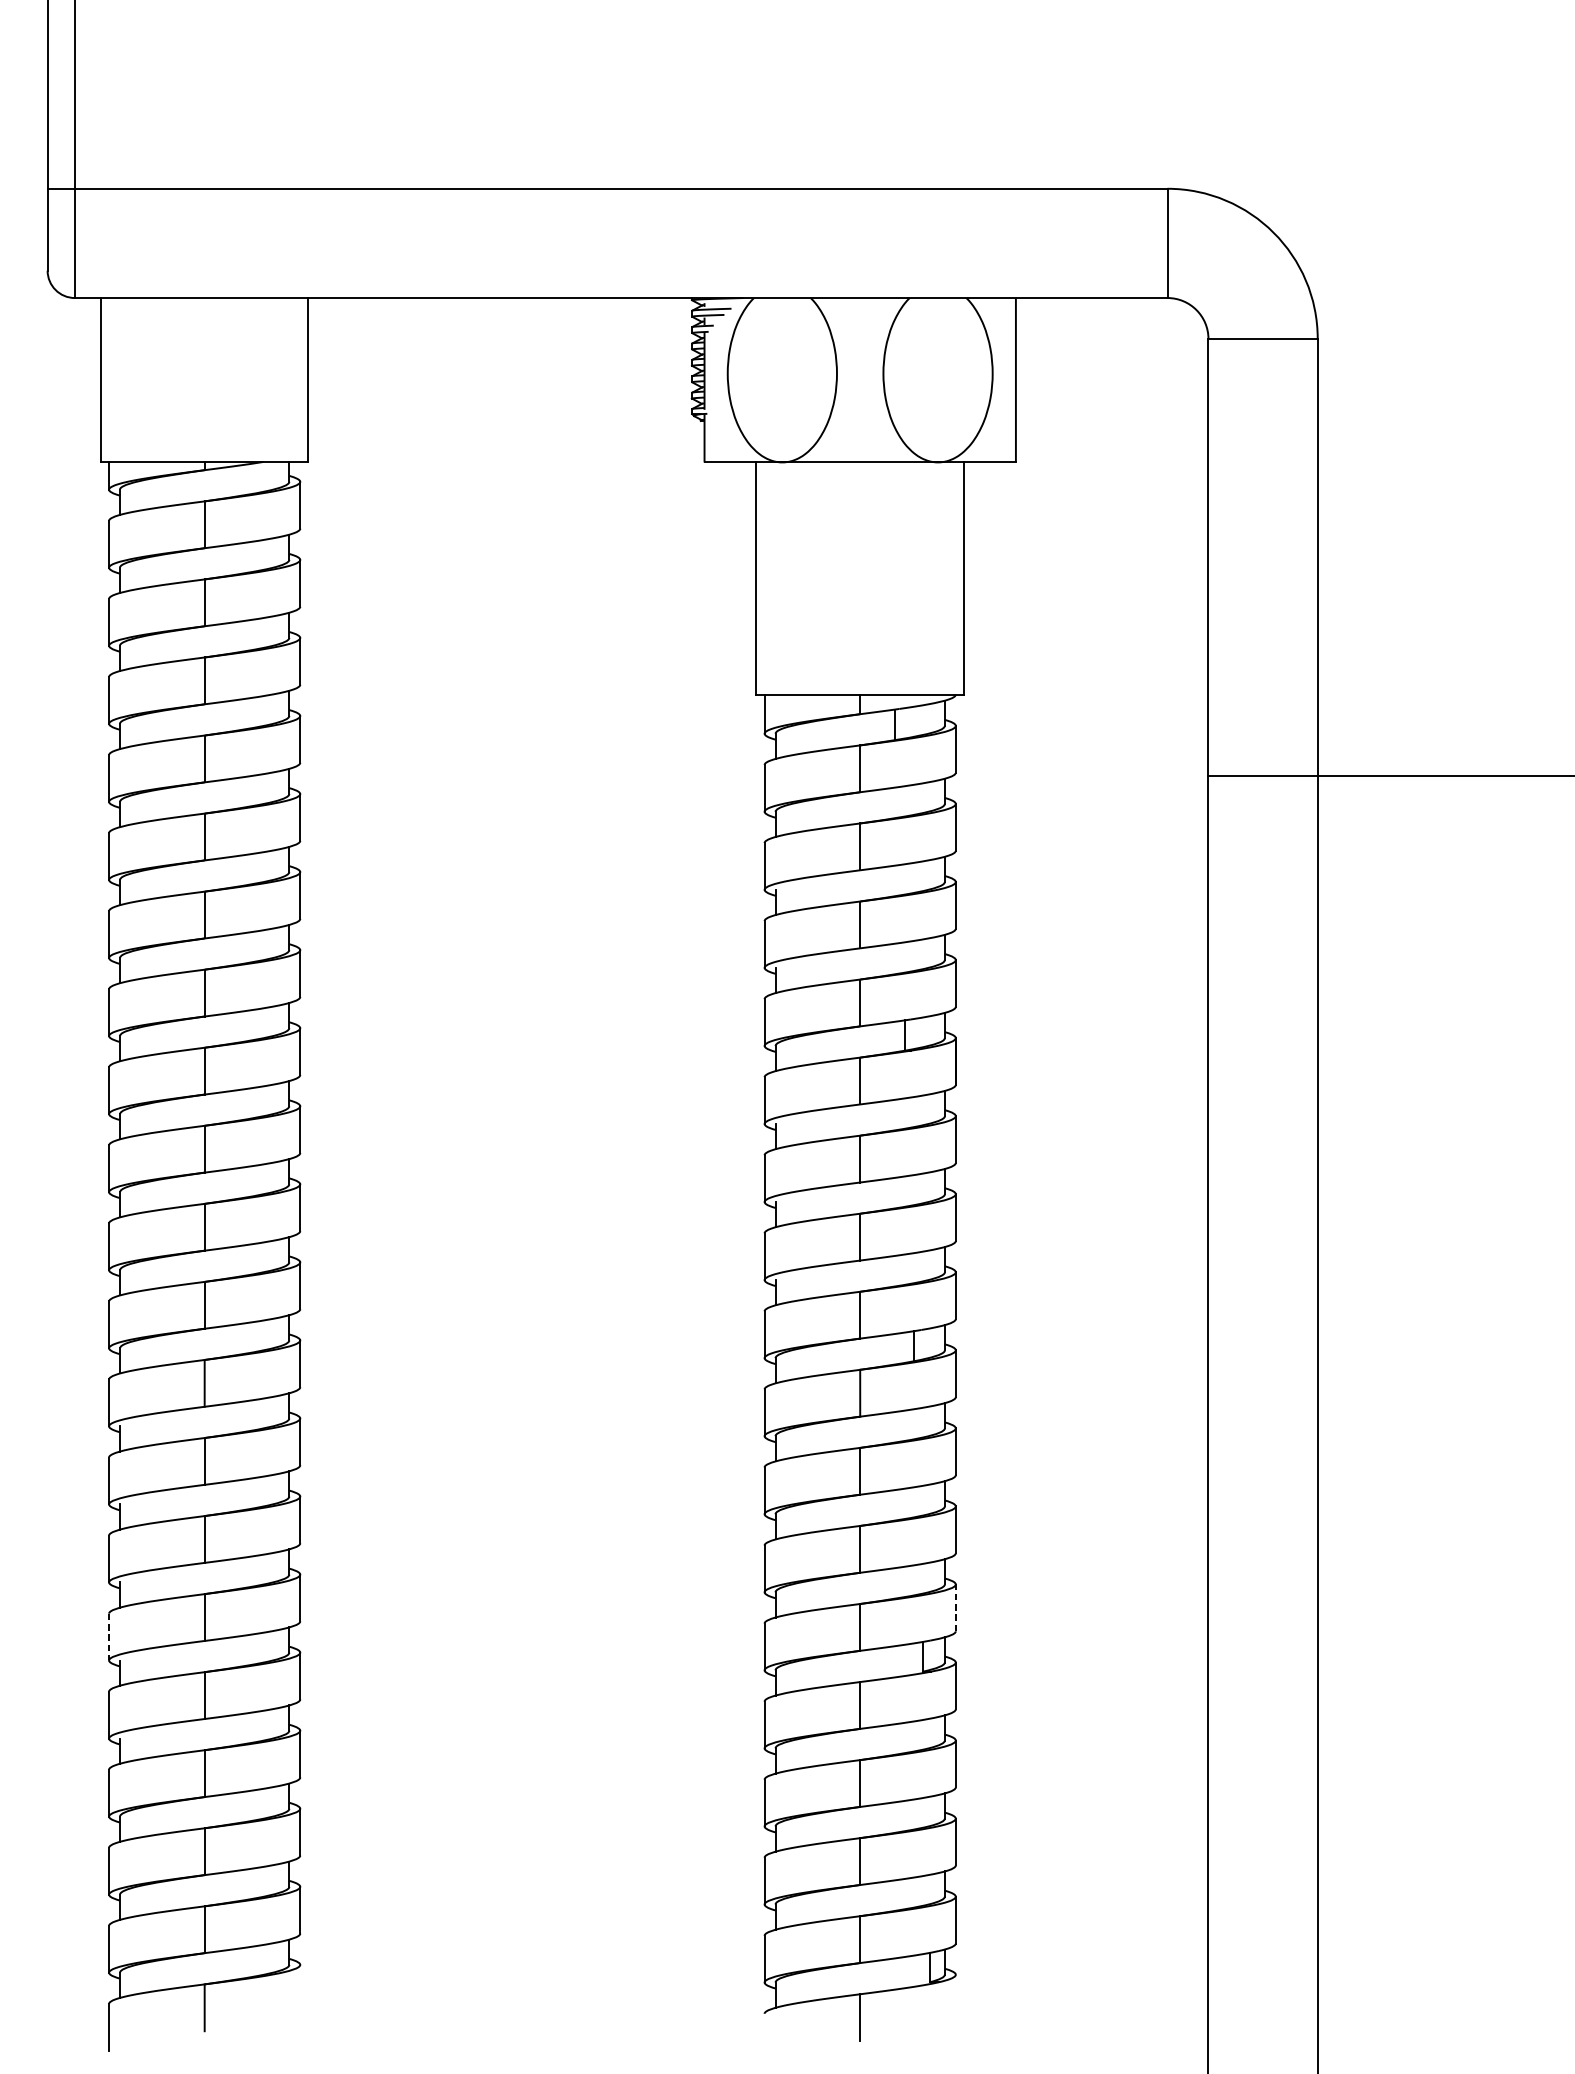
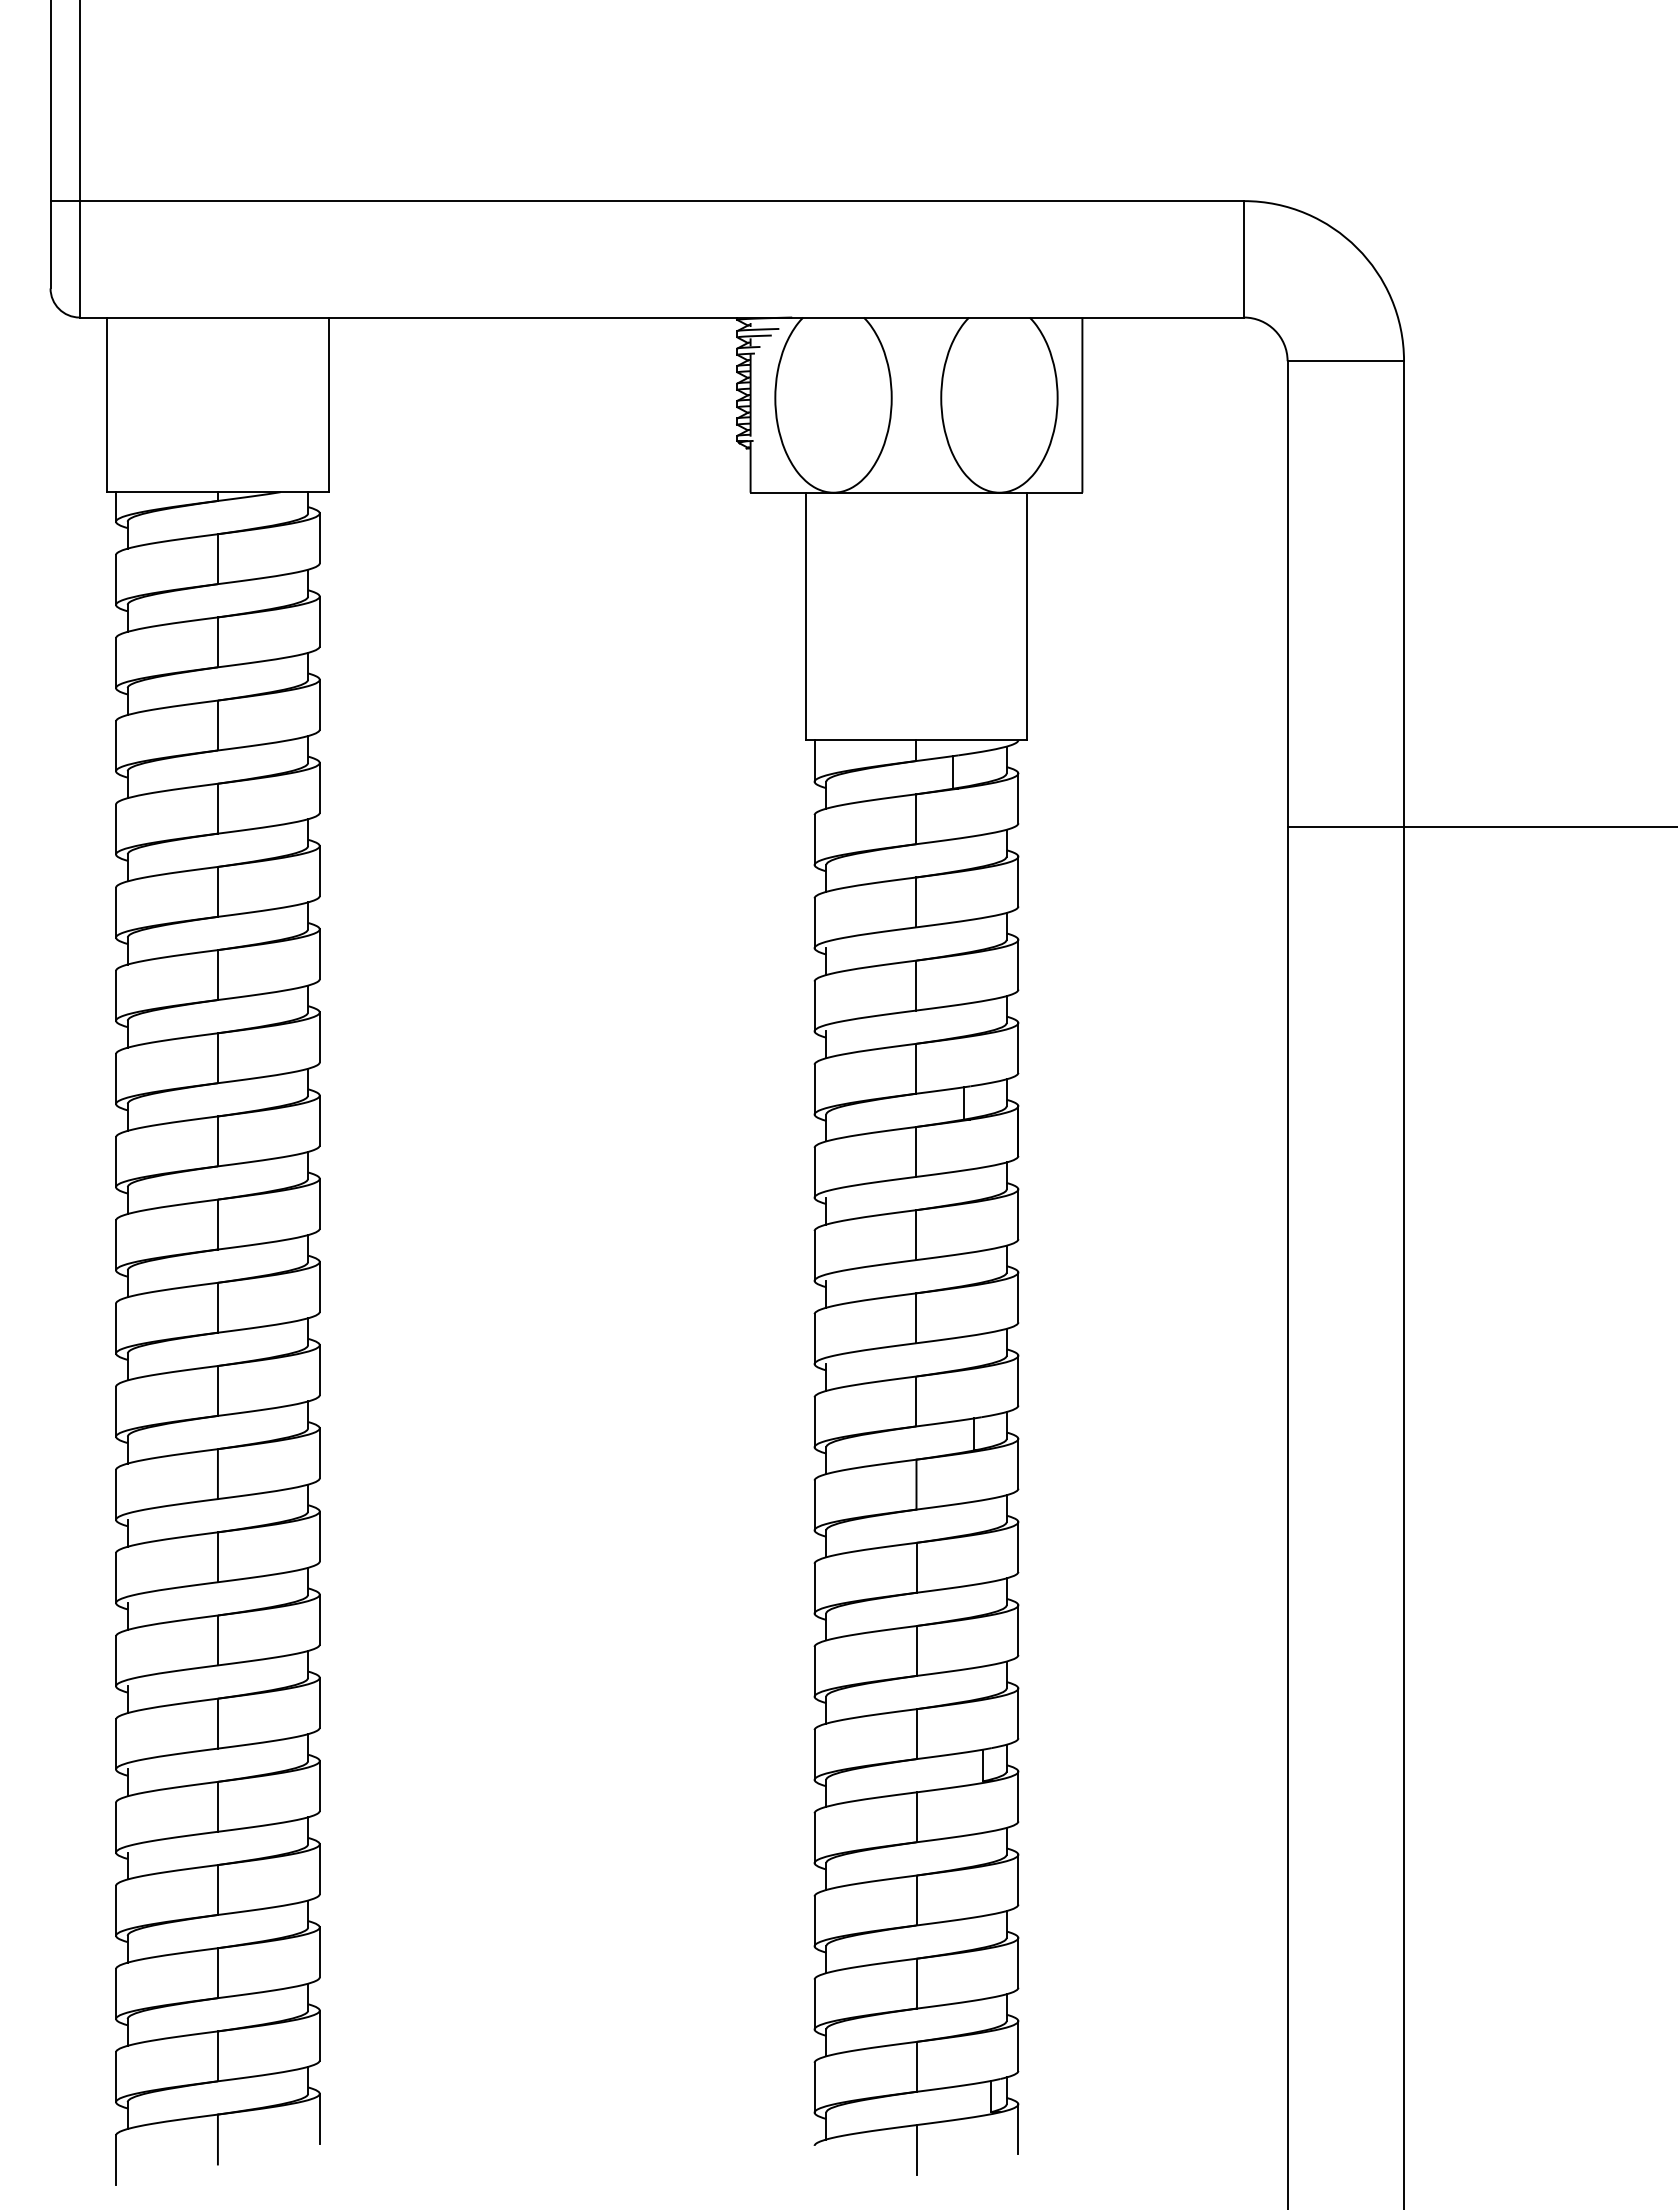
line: (955, 1608) -> (1018, 1713), dashed -> solid
line: (109, 1637) -> (116, 1744), dashed -> solid
line: (300, 1988) -> (319, 2118), added
line: (955, 1998) -> (1018, 2129), added

